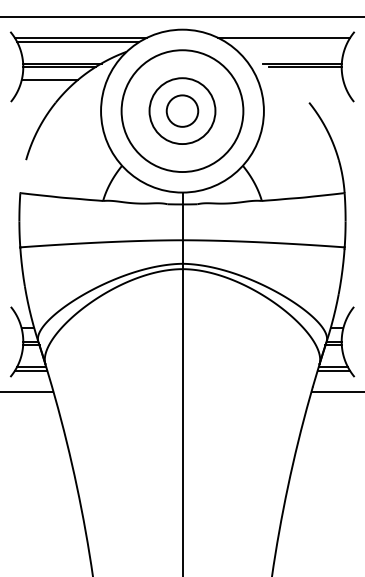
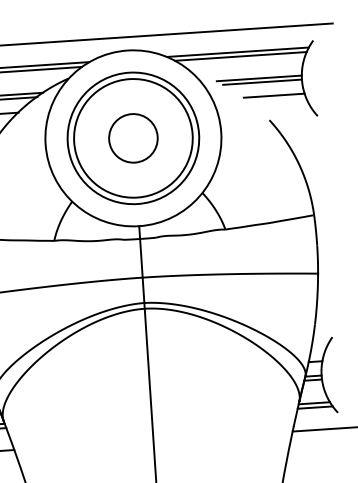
line: (286, 42) -> (240, 56), added
line: (314, 80) -> (273, 95), added
circle: (182, 110) -> (133, 137), size x1.43
circle: (182, 111) -> (133, 138), size x1.67

